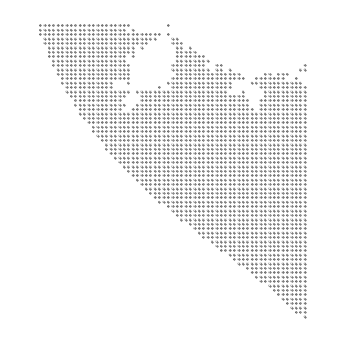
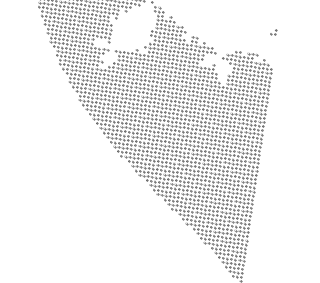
part: (302, 67) -> (273, 32), moved

